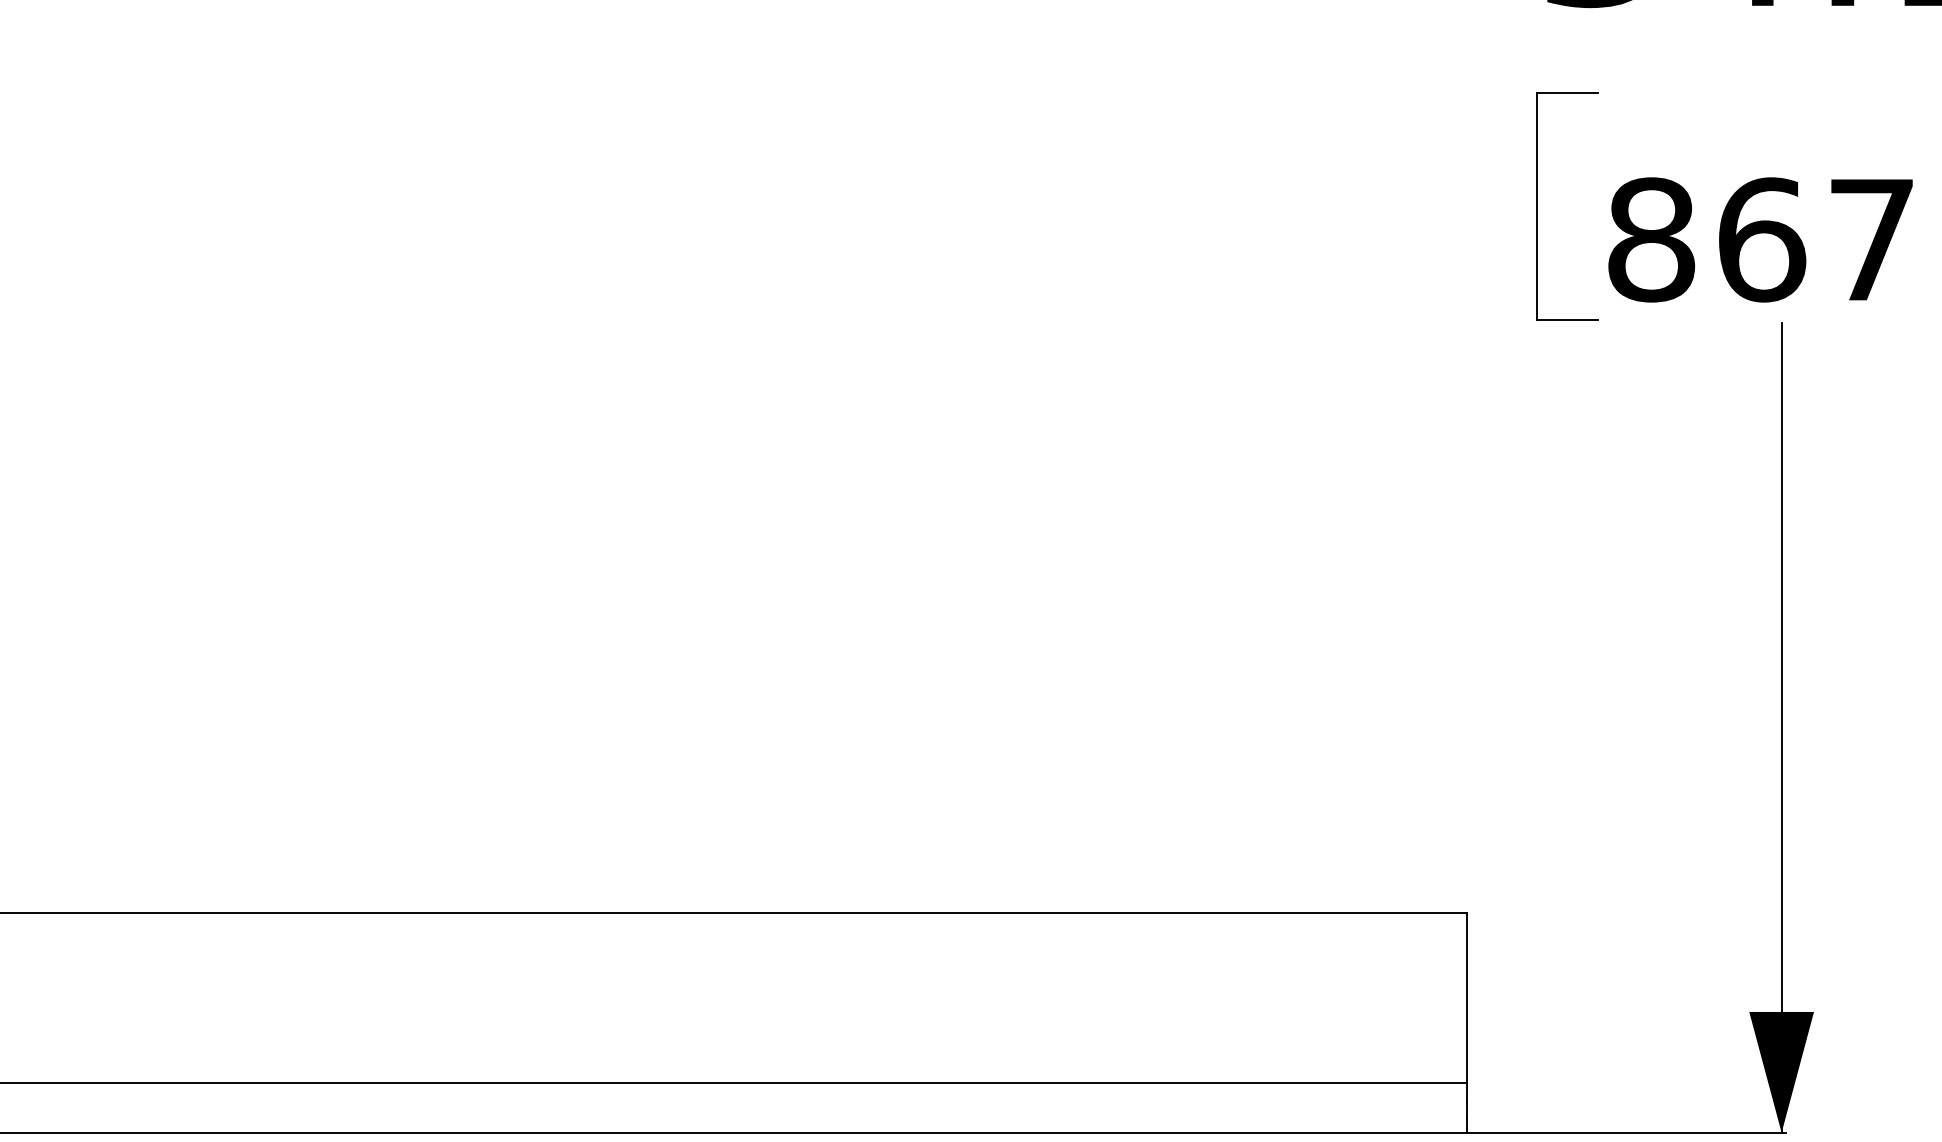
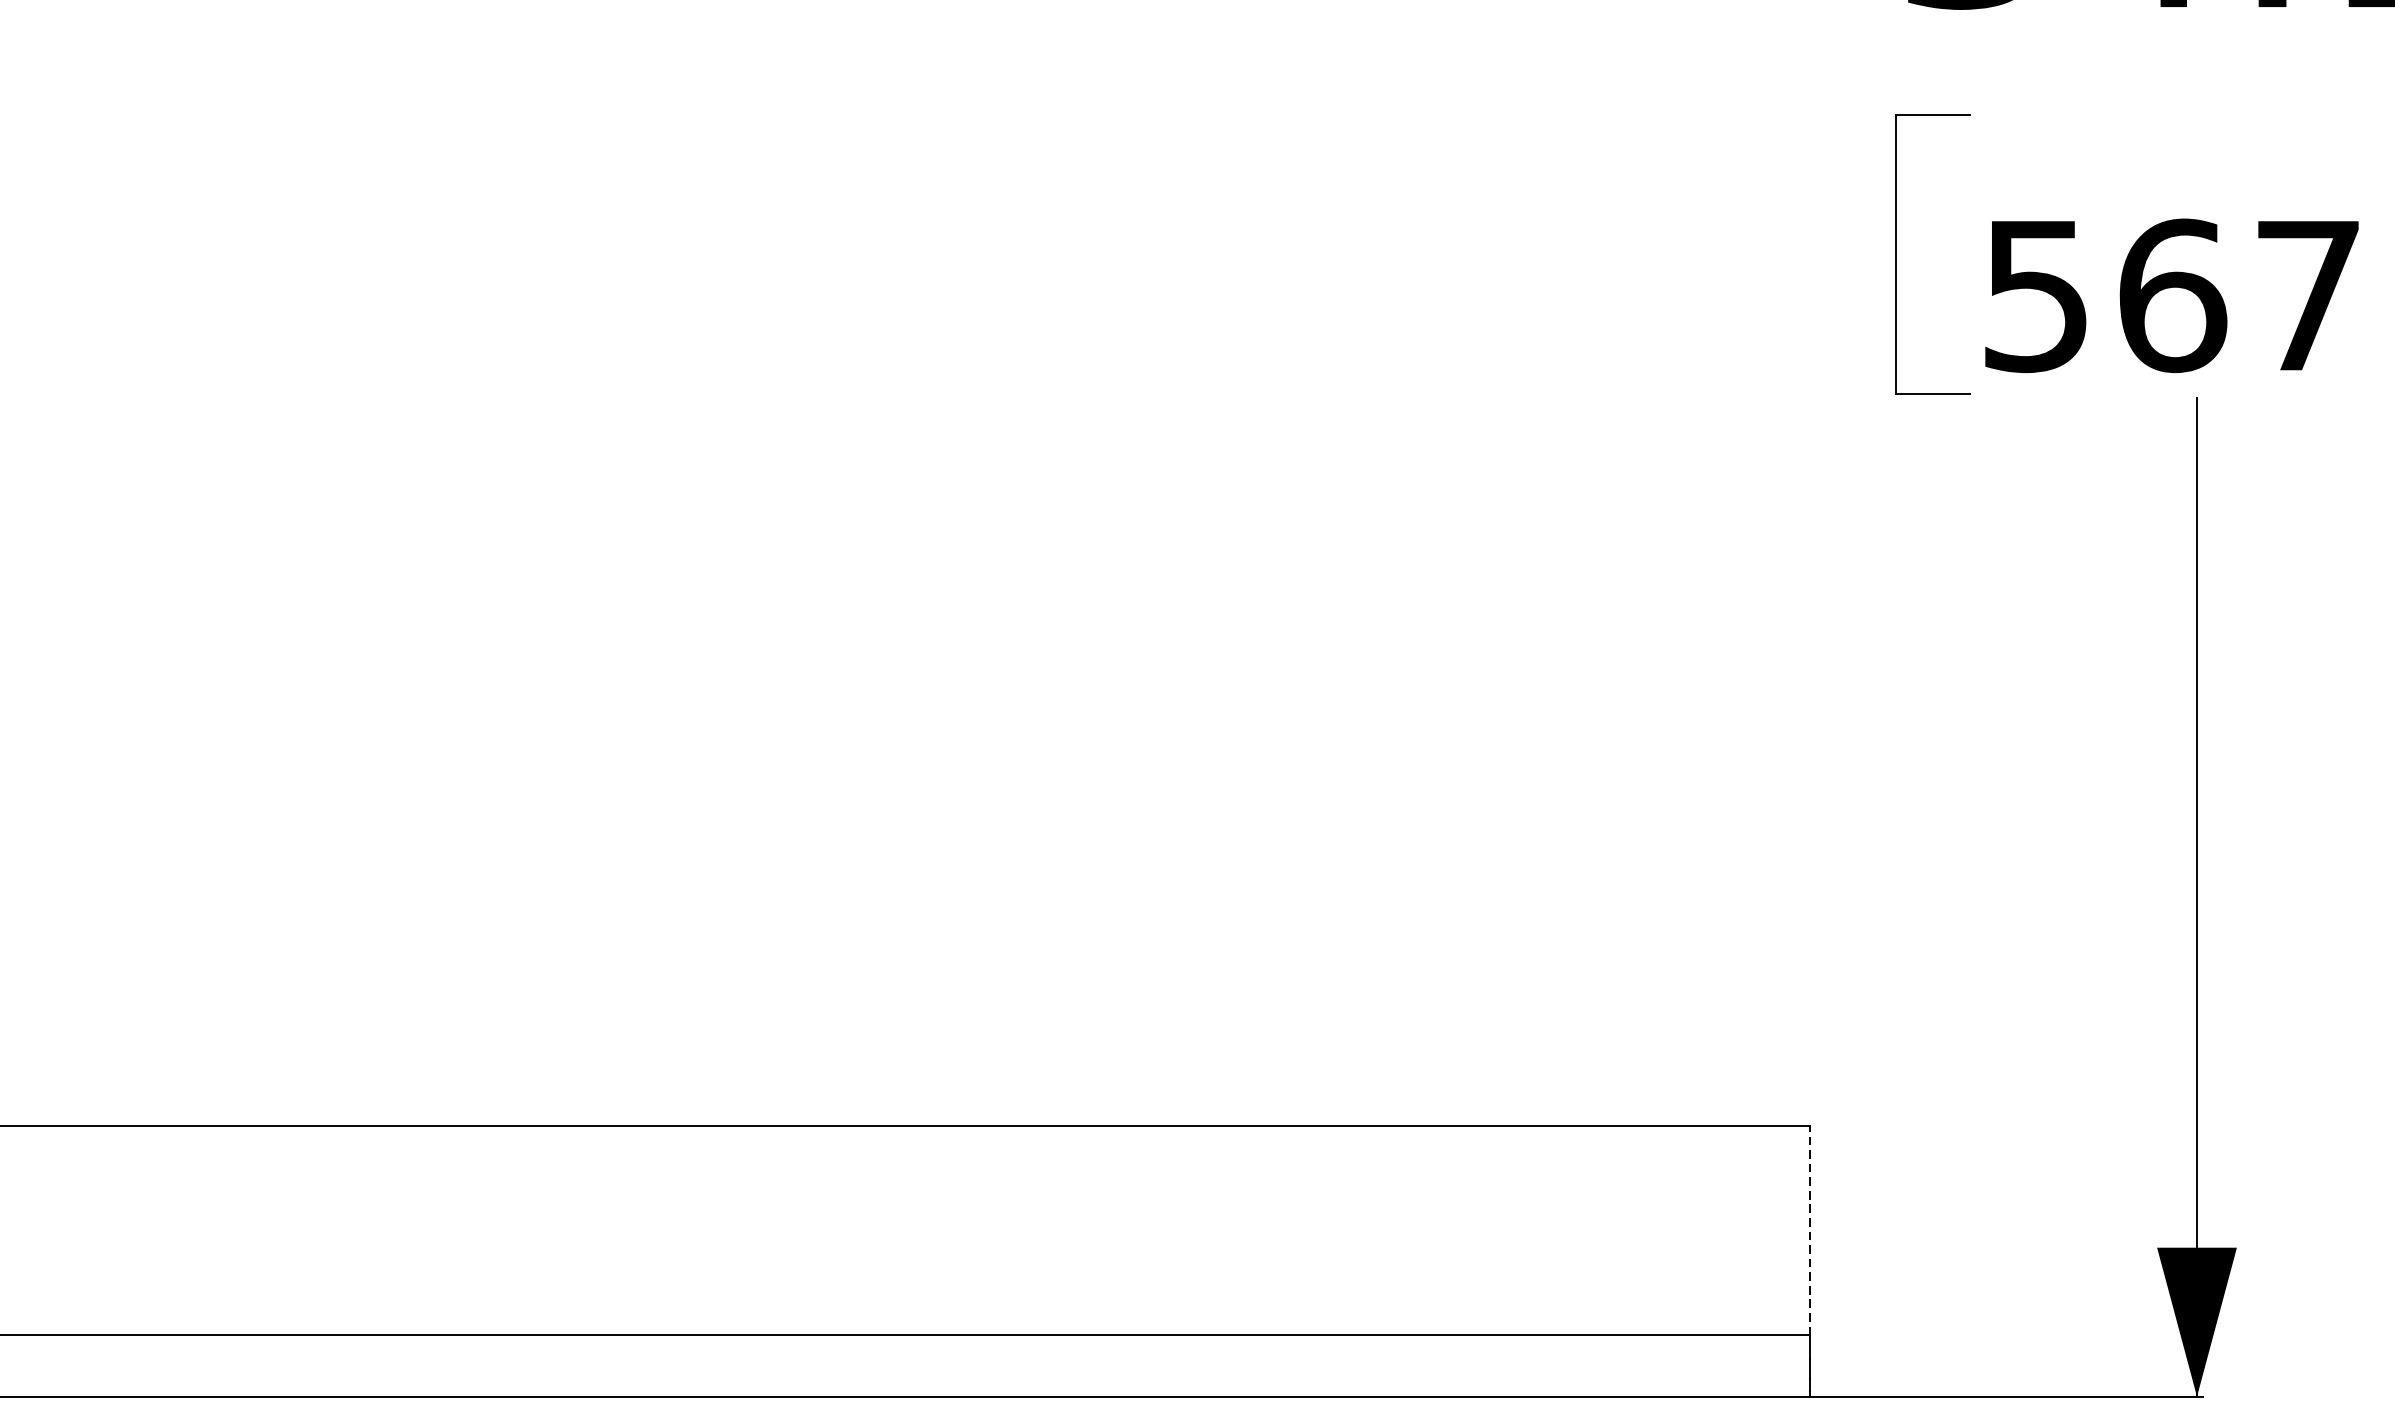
text: (1651, 239) -> (2036, 295), 867 -> 567
line: (1467, 997) -> (1809, 1229), solid -> dashed

